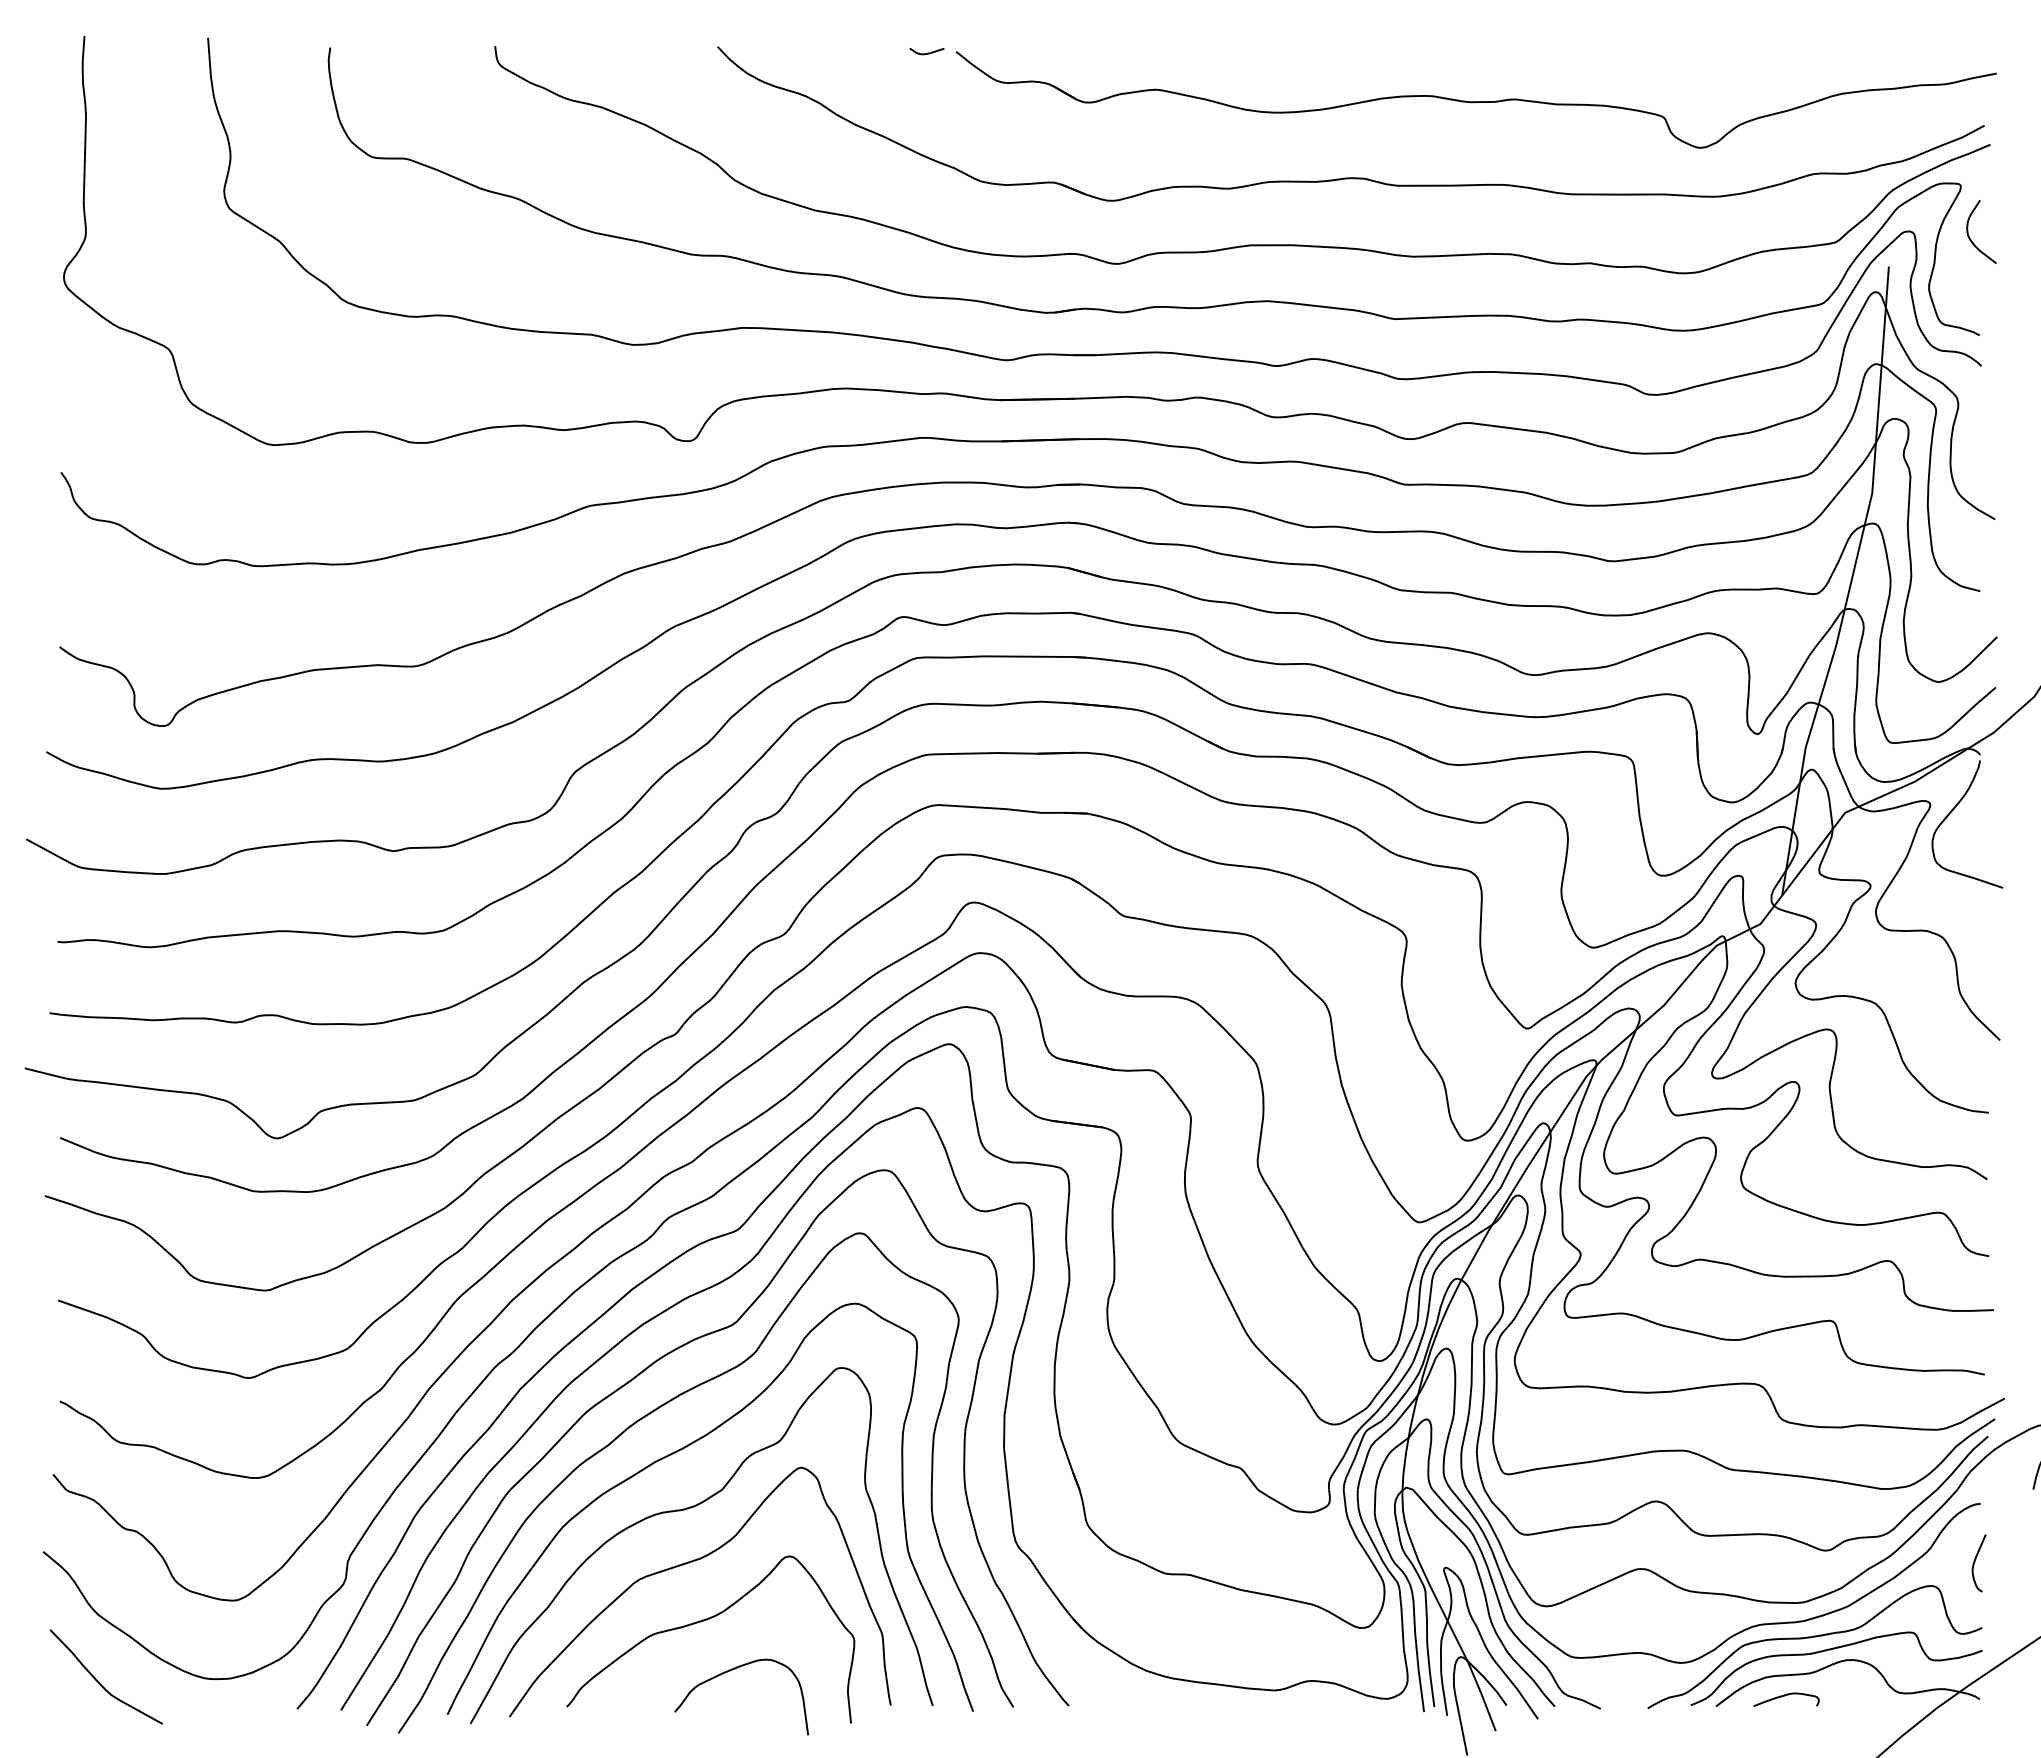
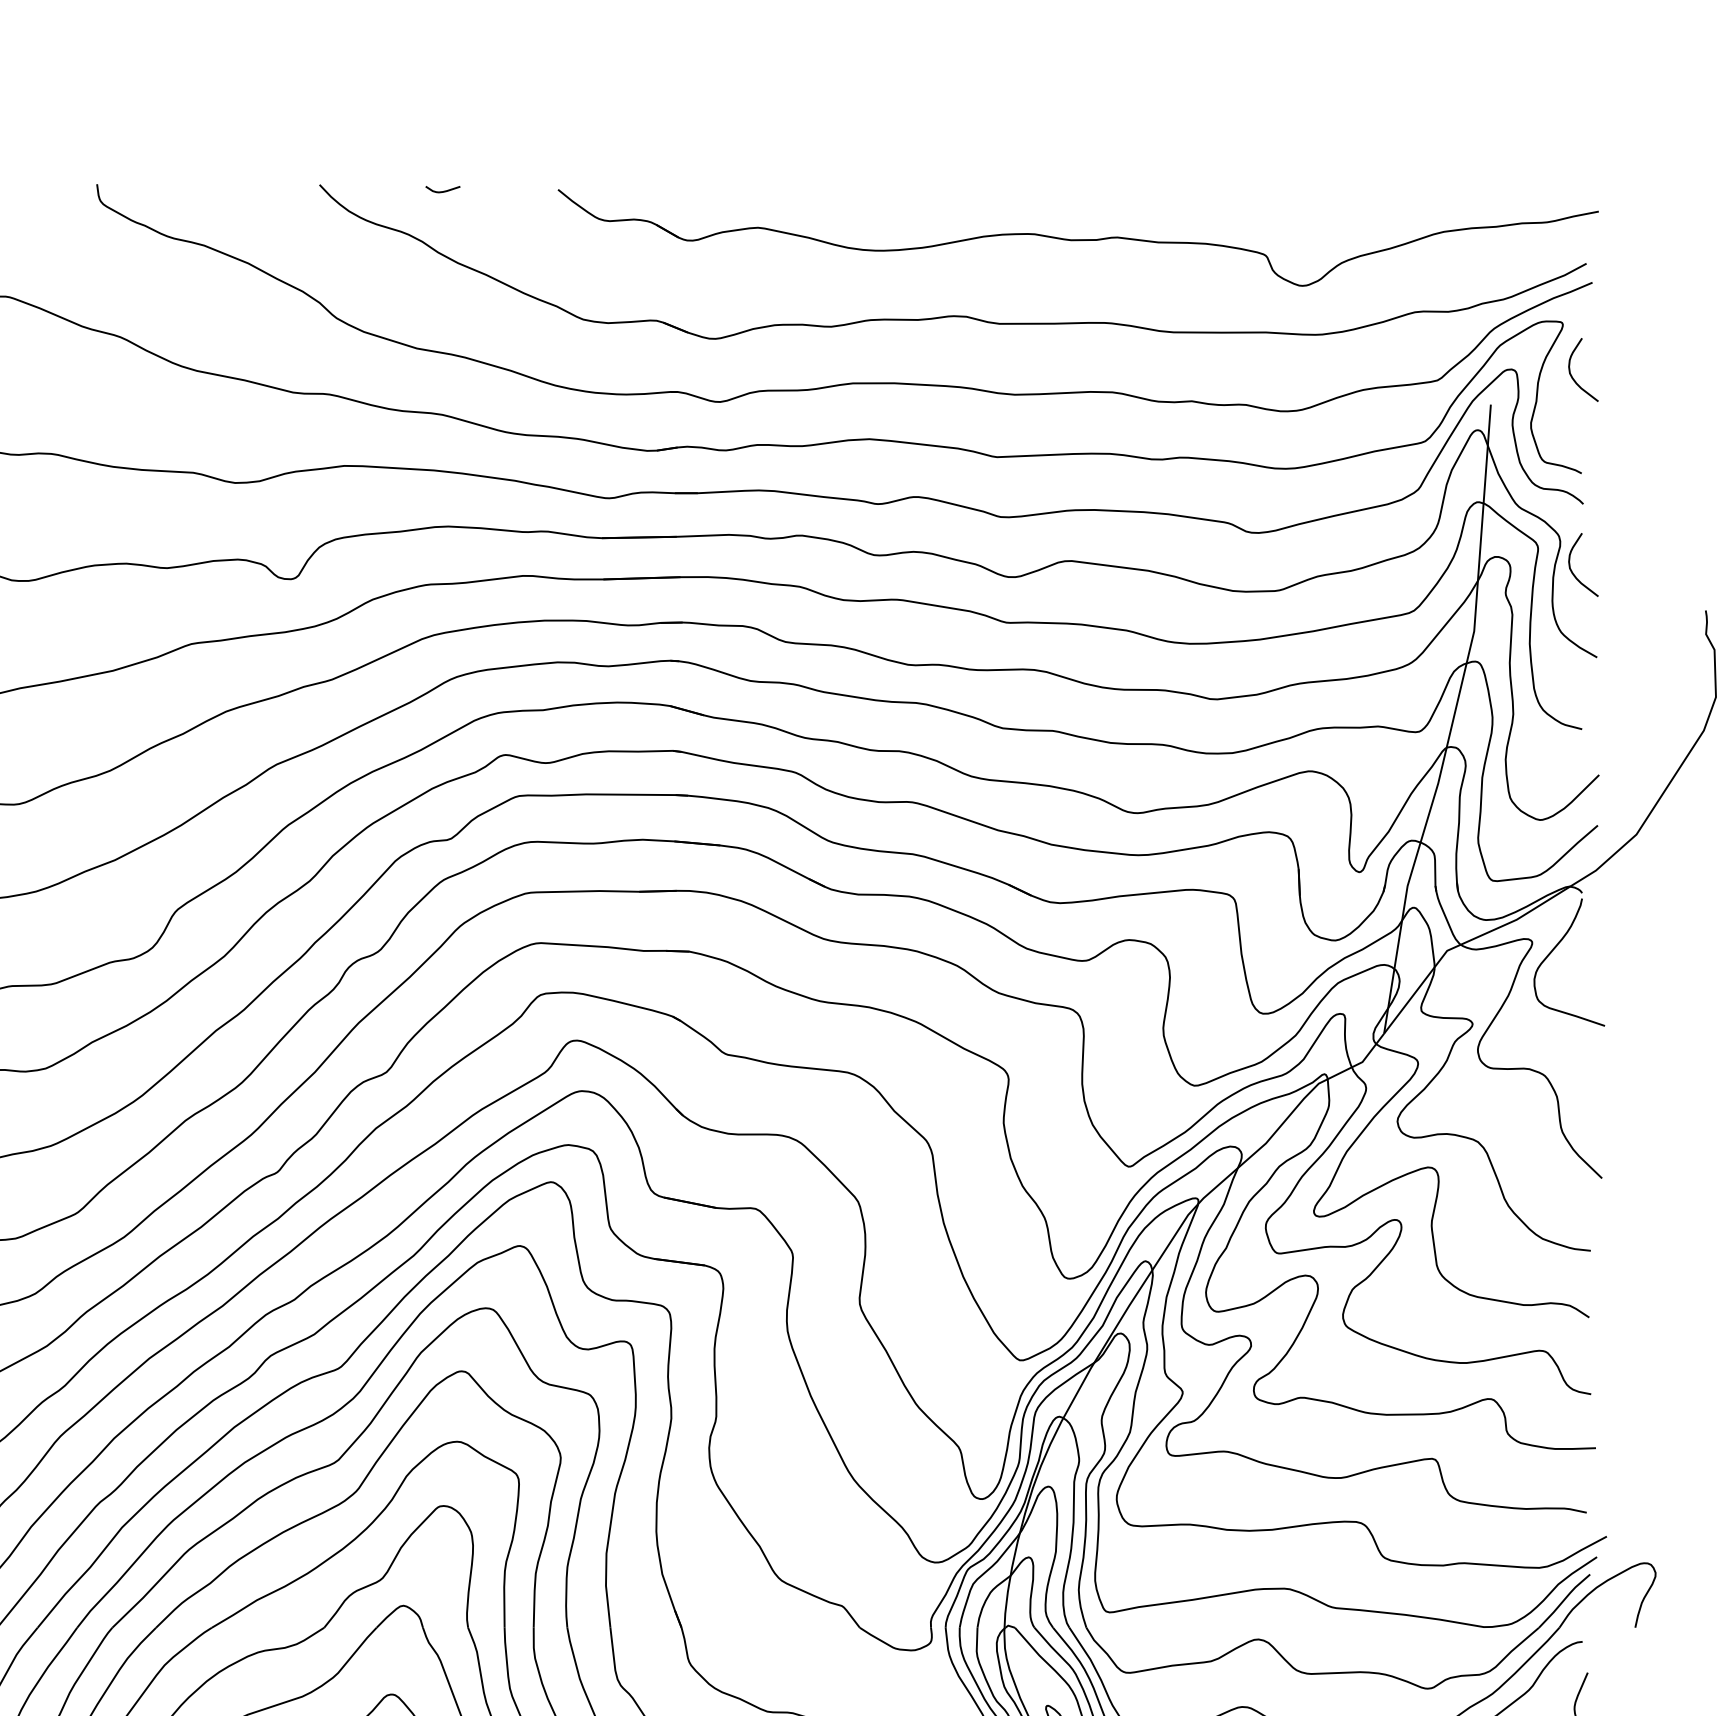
curve: (927, 52) -> (443, 190), moved
curve: (1970, 432) -> (1572, 570), added

